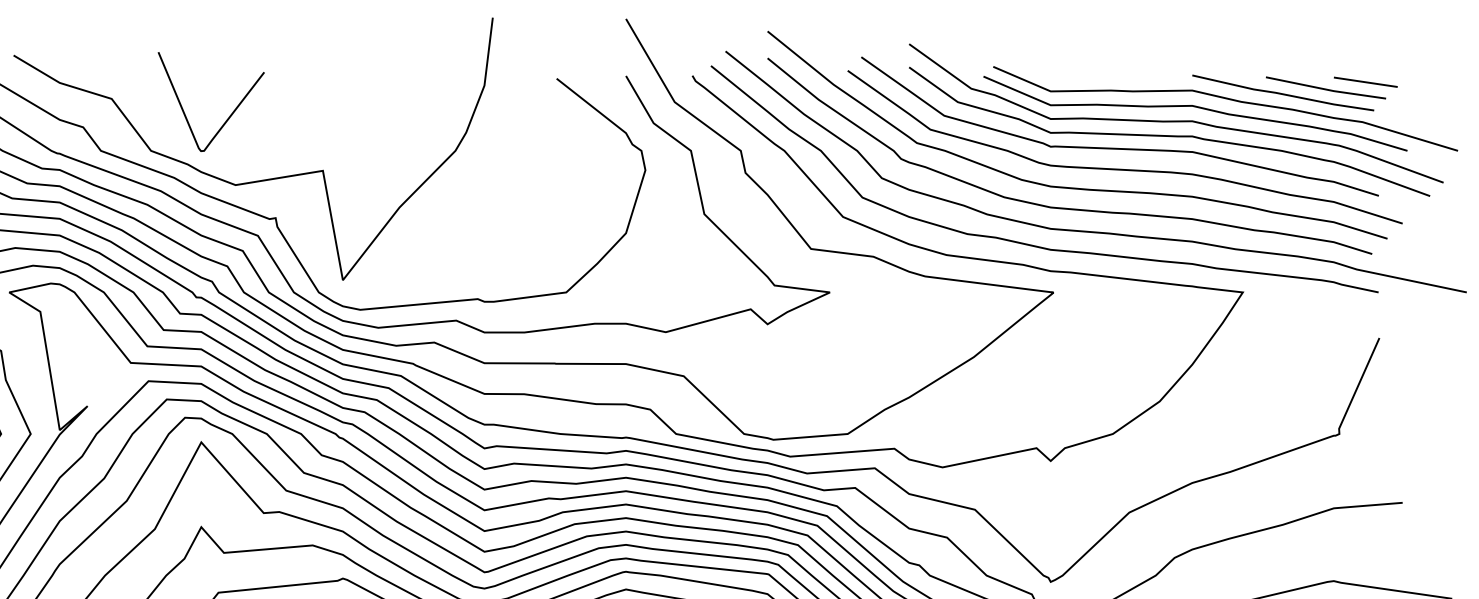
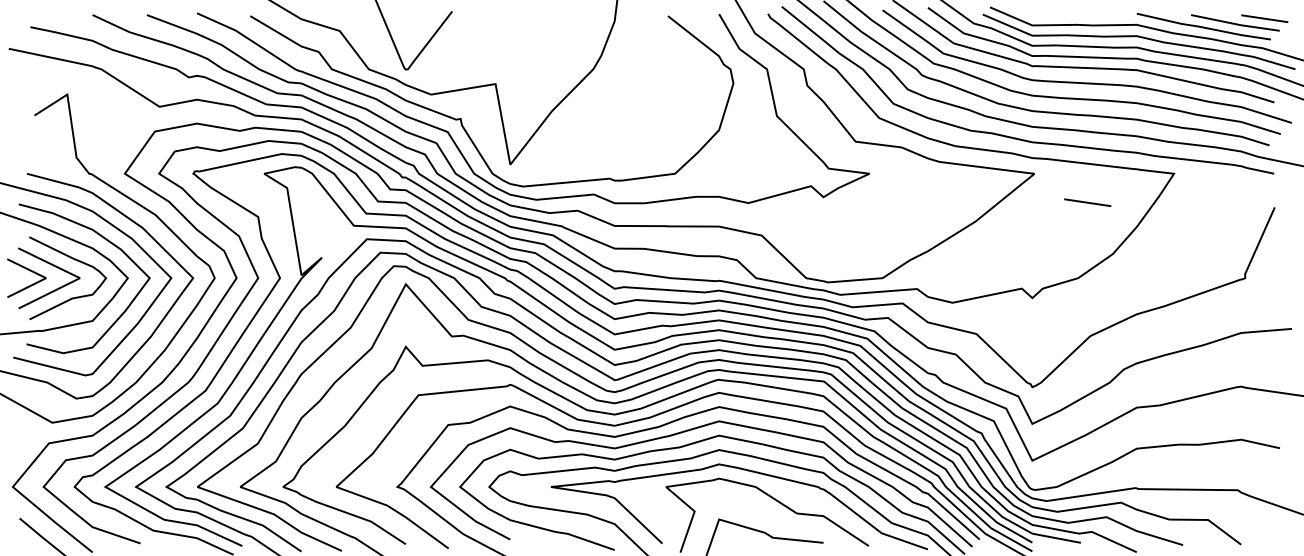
line: (1125, 331) -> (1087, 202), added

